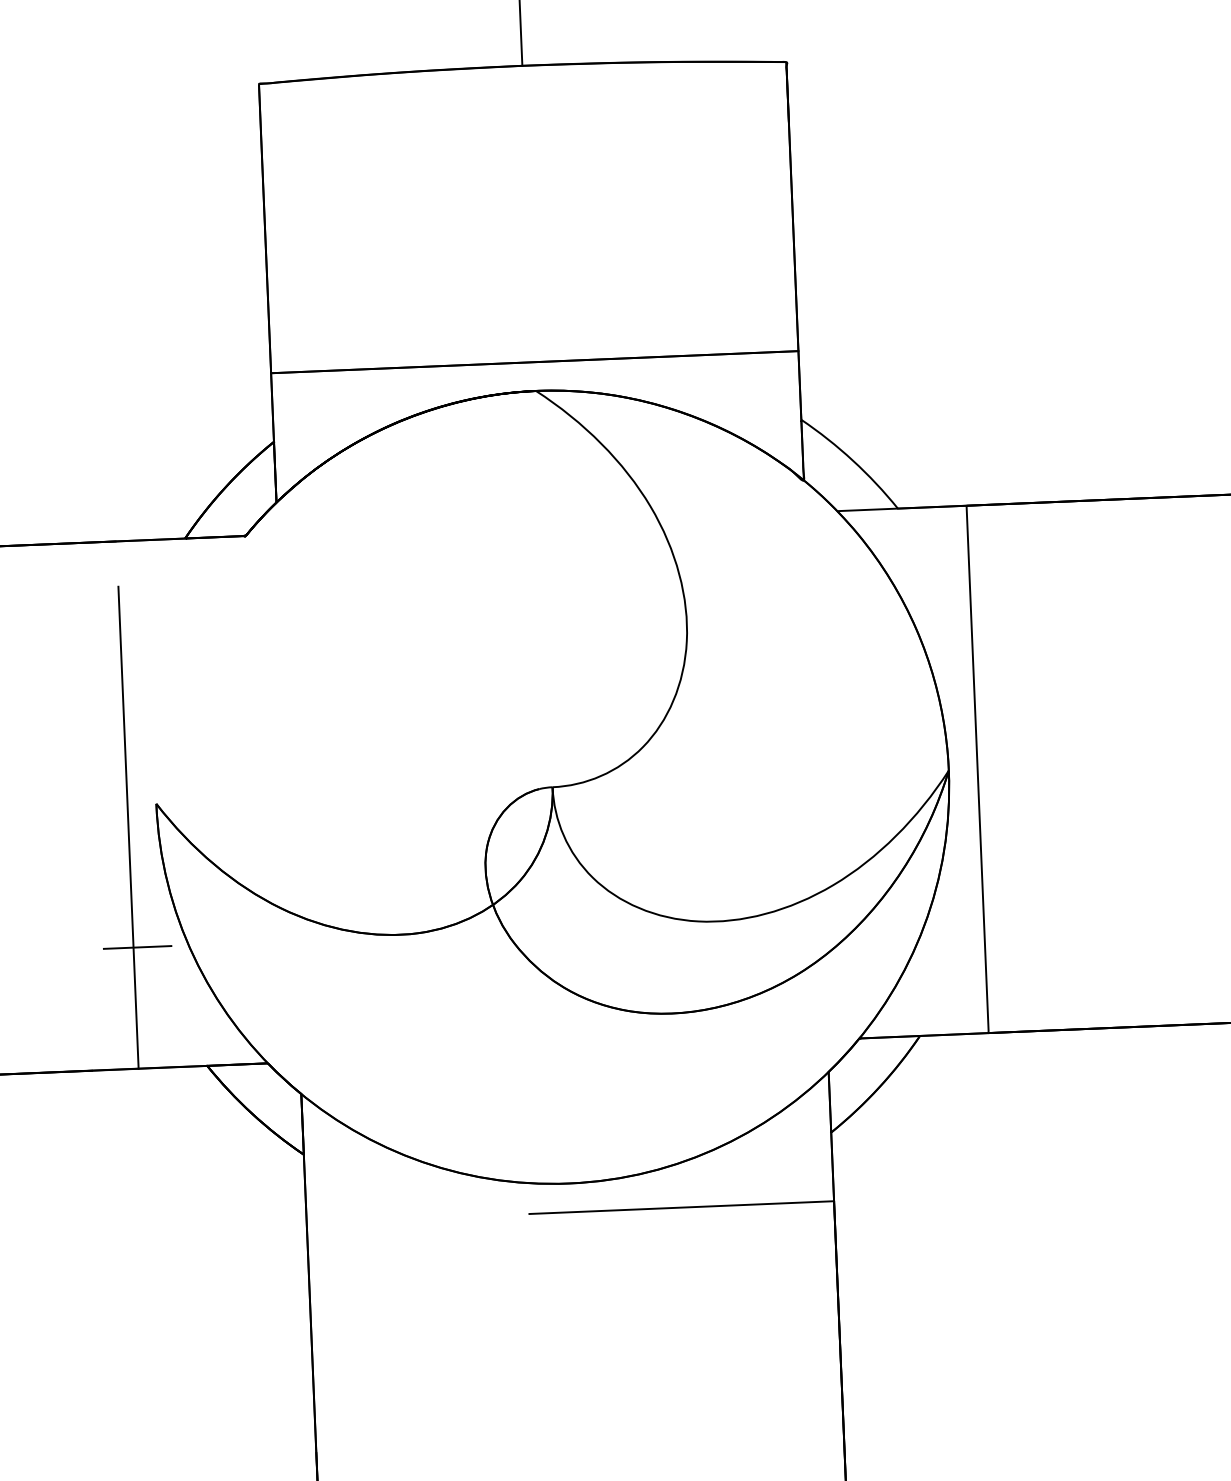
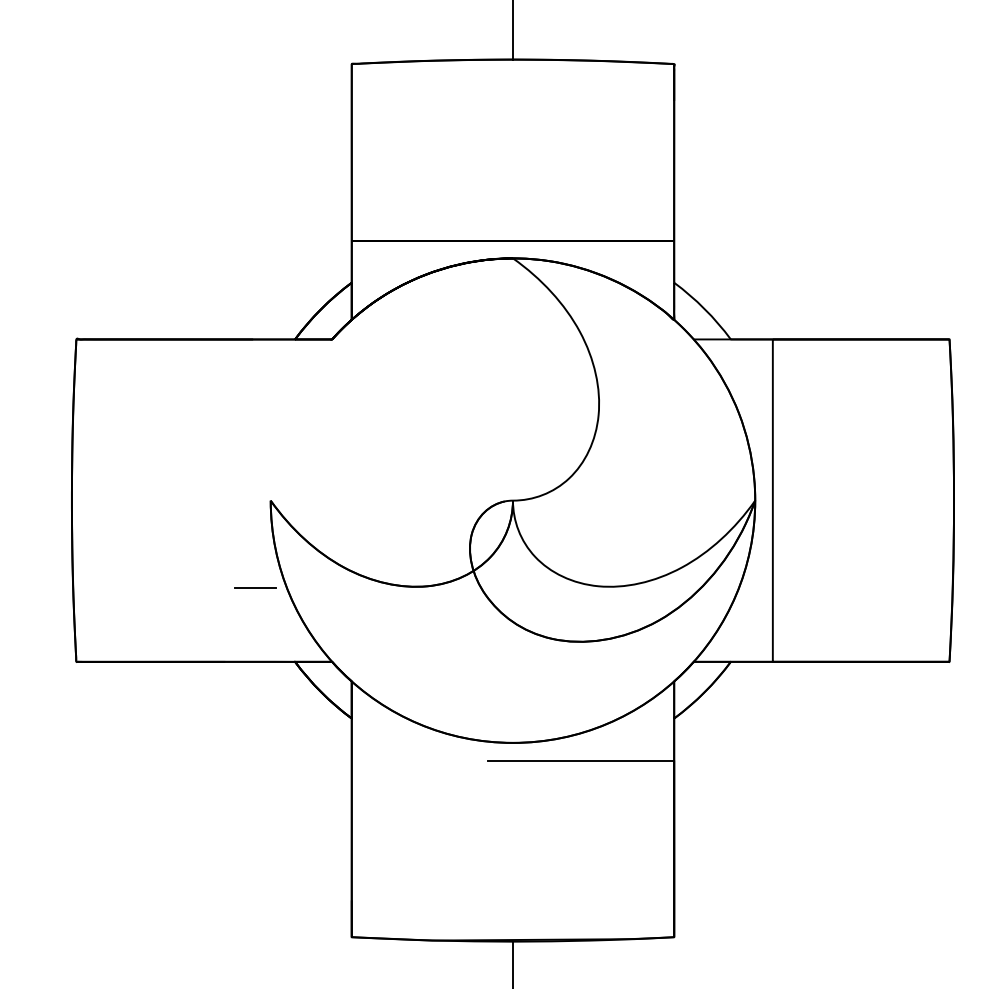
line: (129, 827) -> (253, 514), removed

